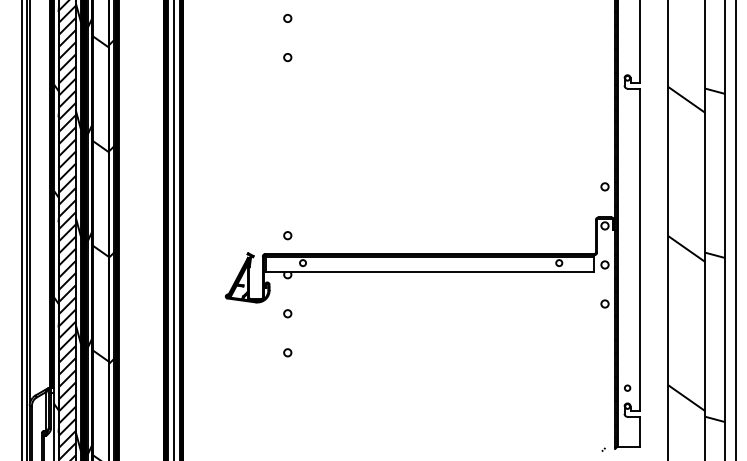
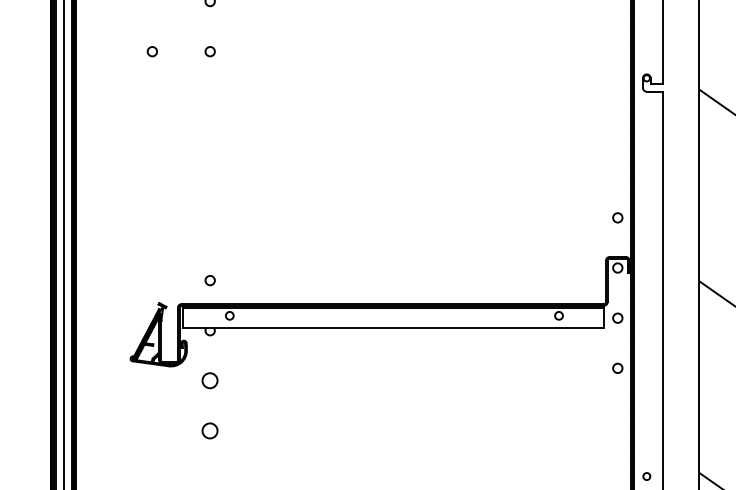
circle: (242, 57) -> (152, 51), added
circle: (287, 313) -> (209, 380), size x1.6
circle: (287, 352) -> (209, 430), size x1.6

